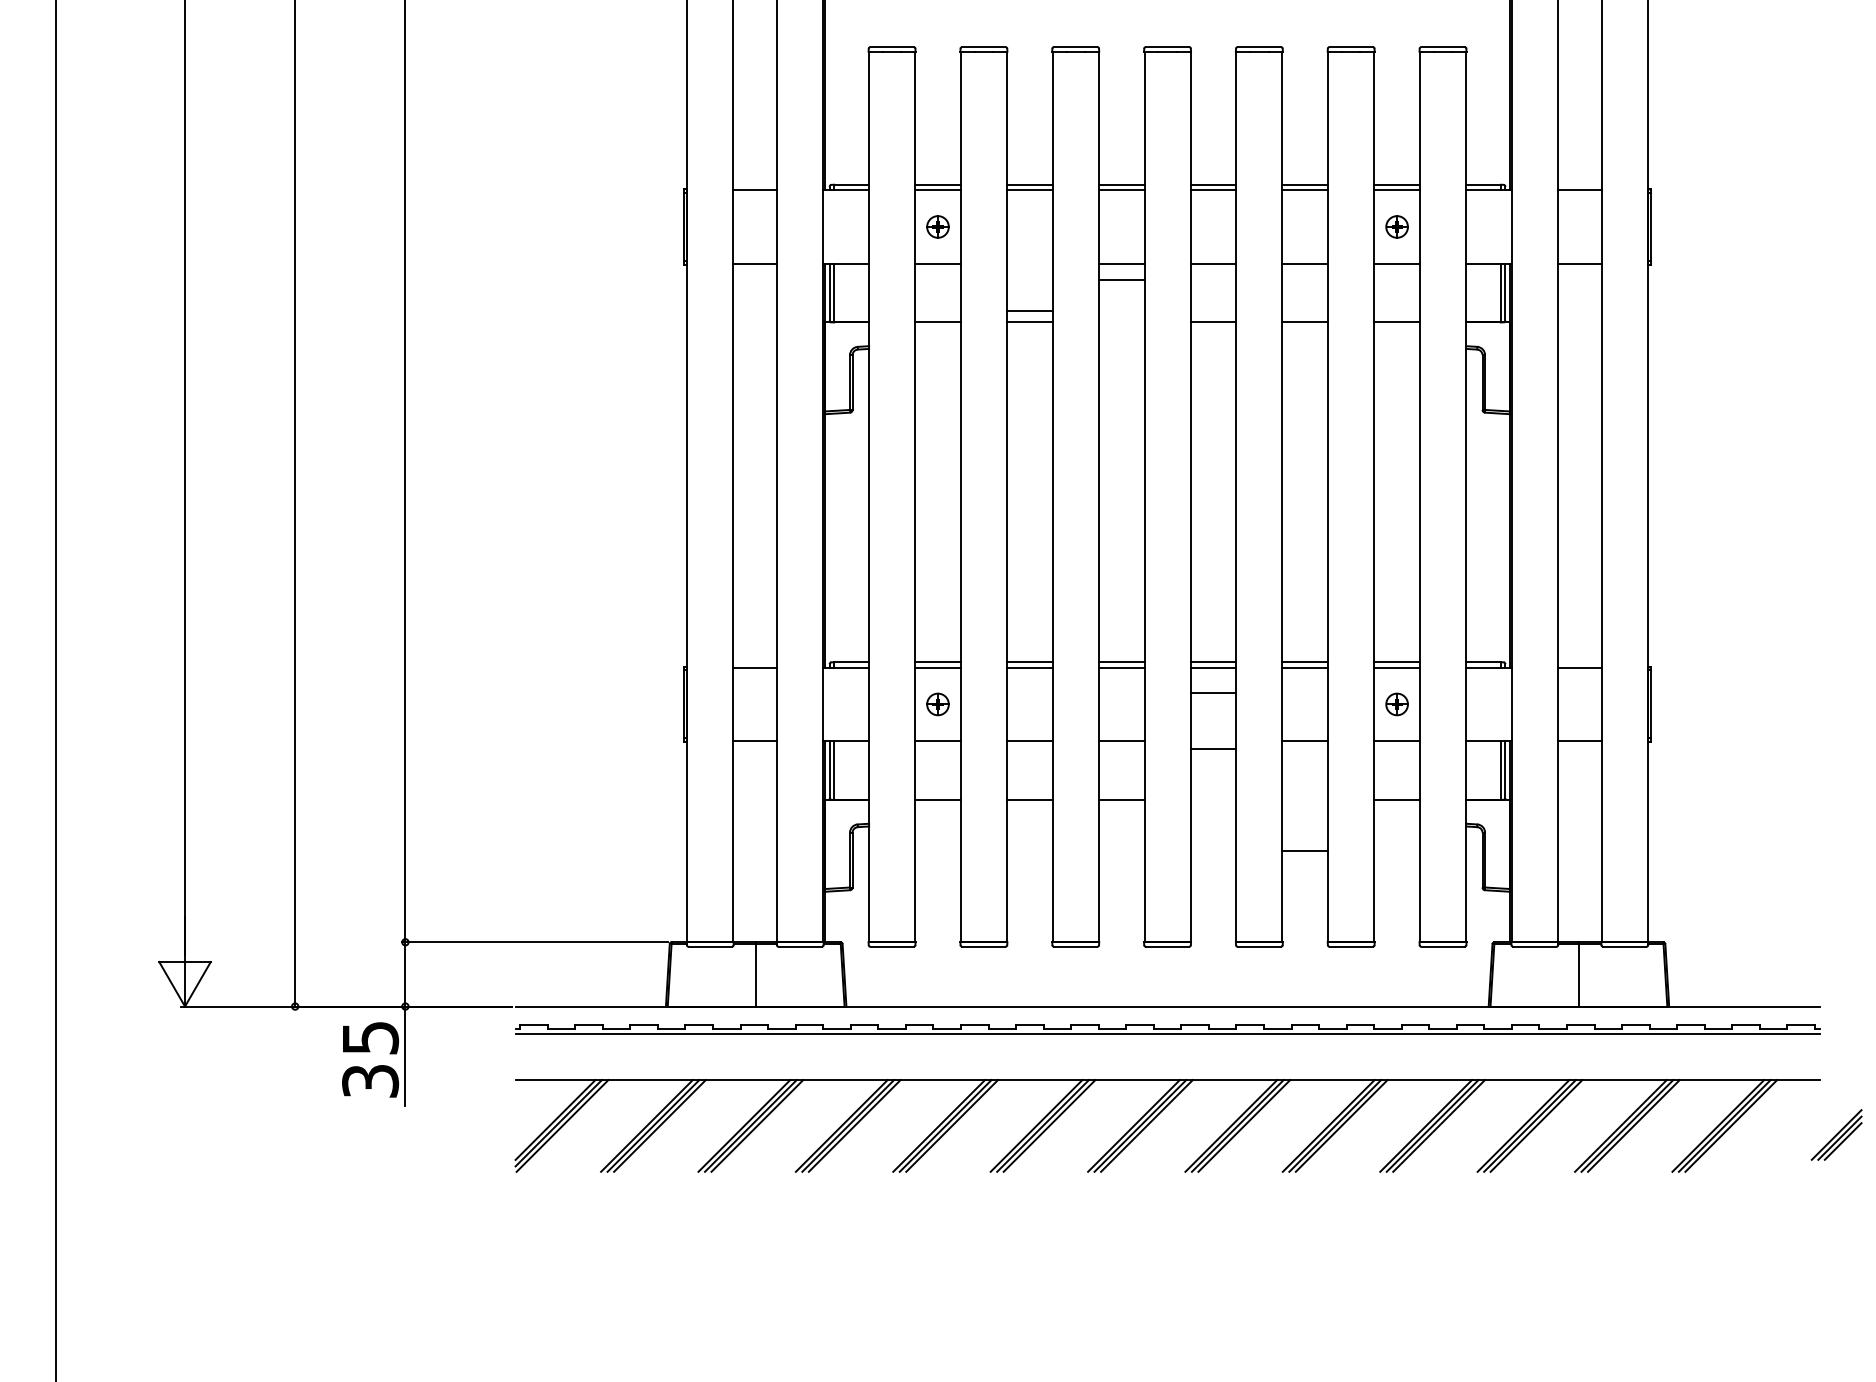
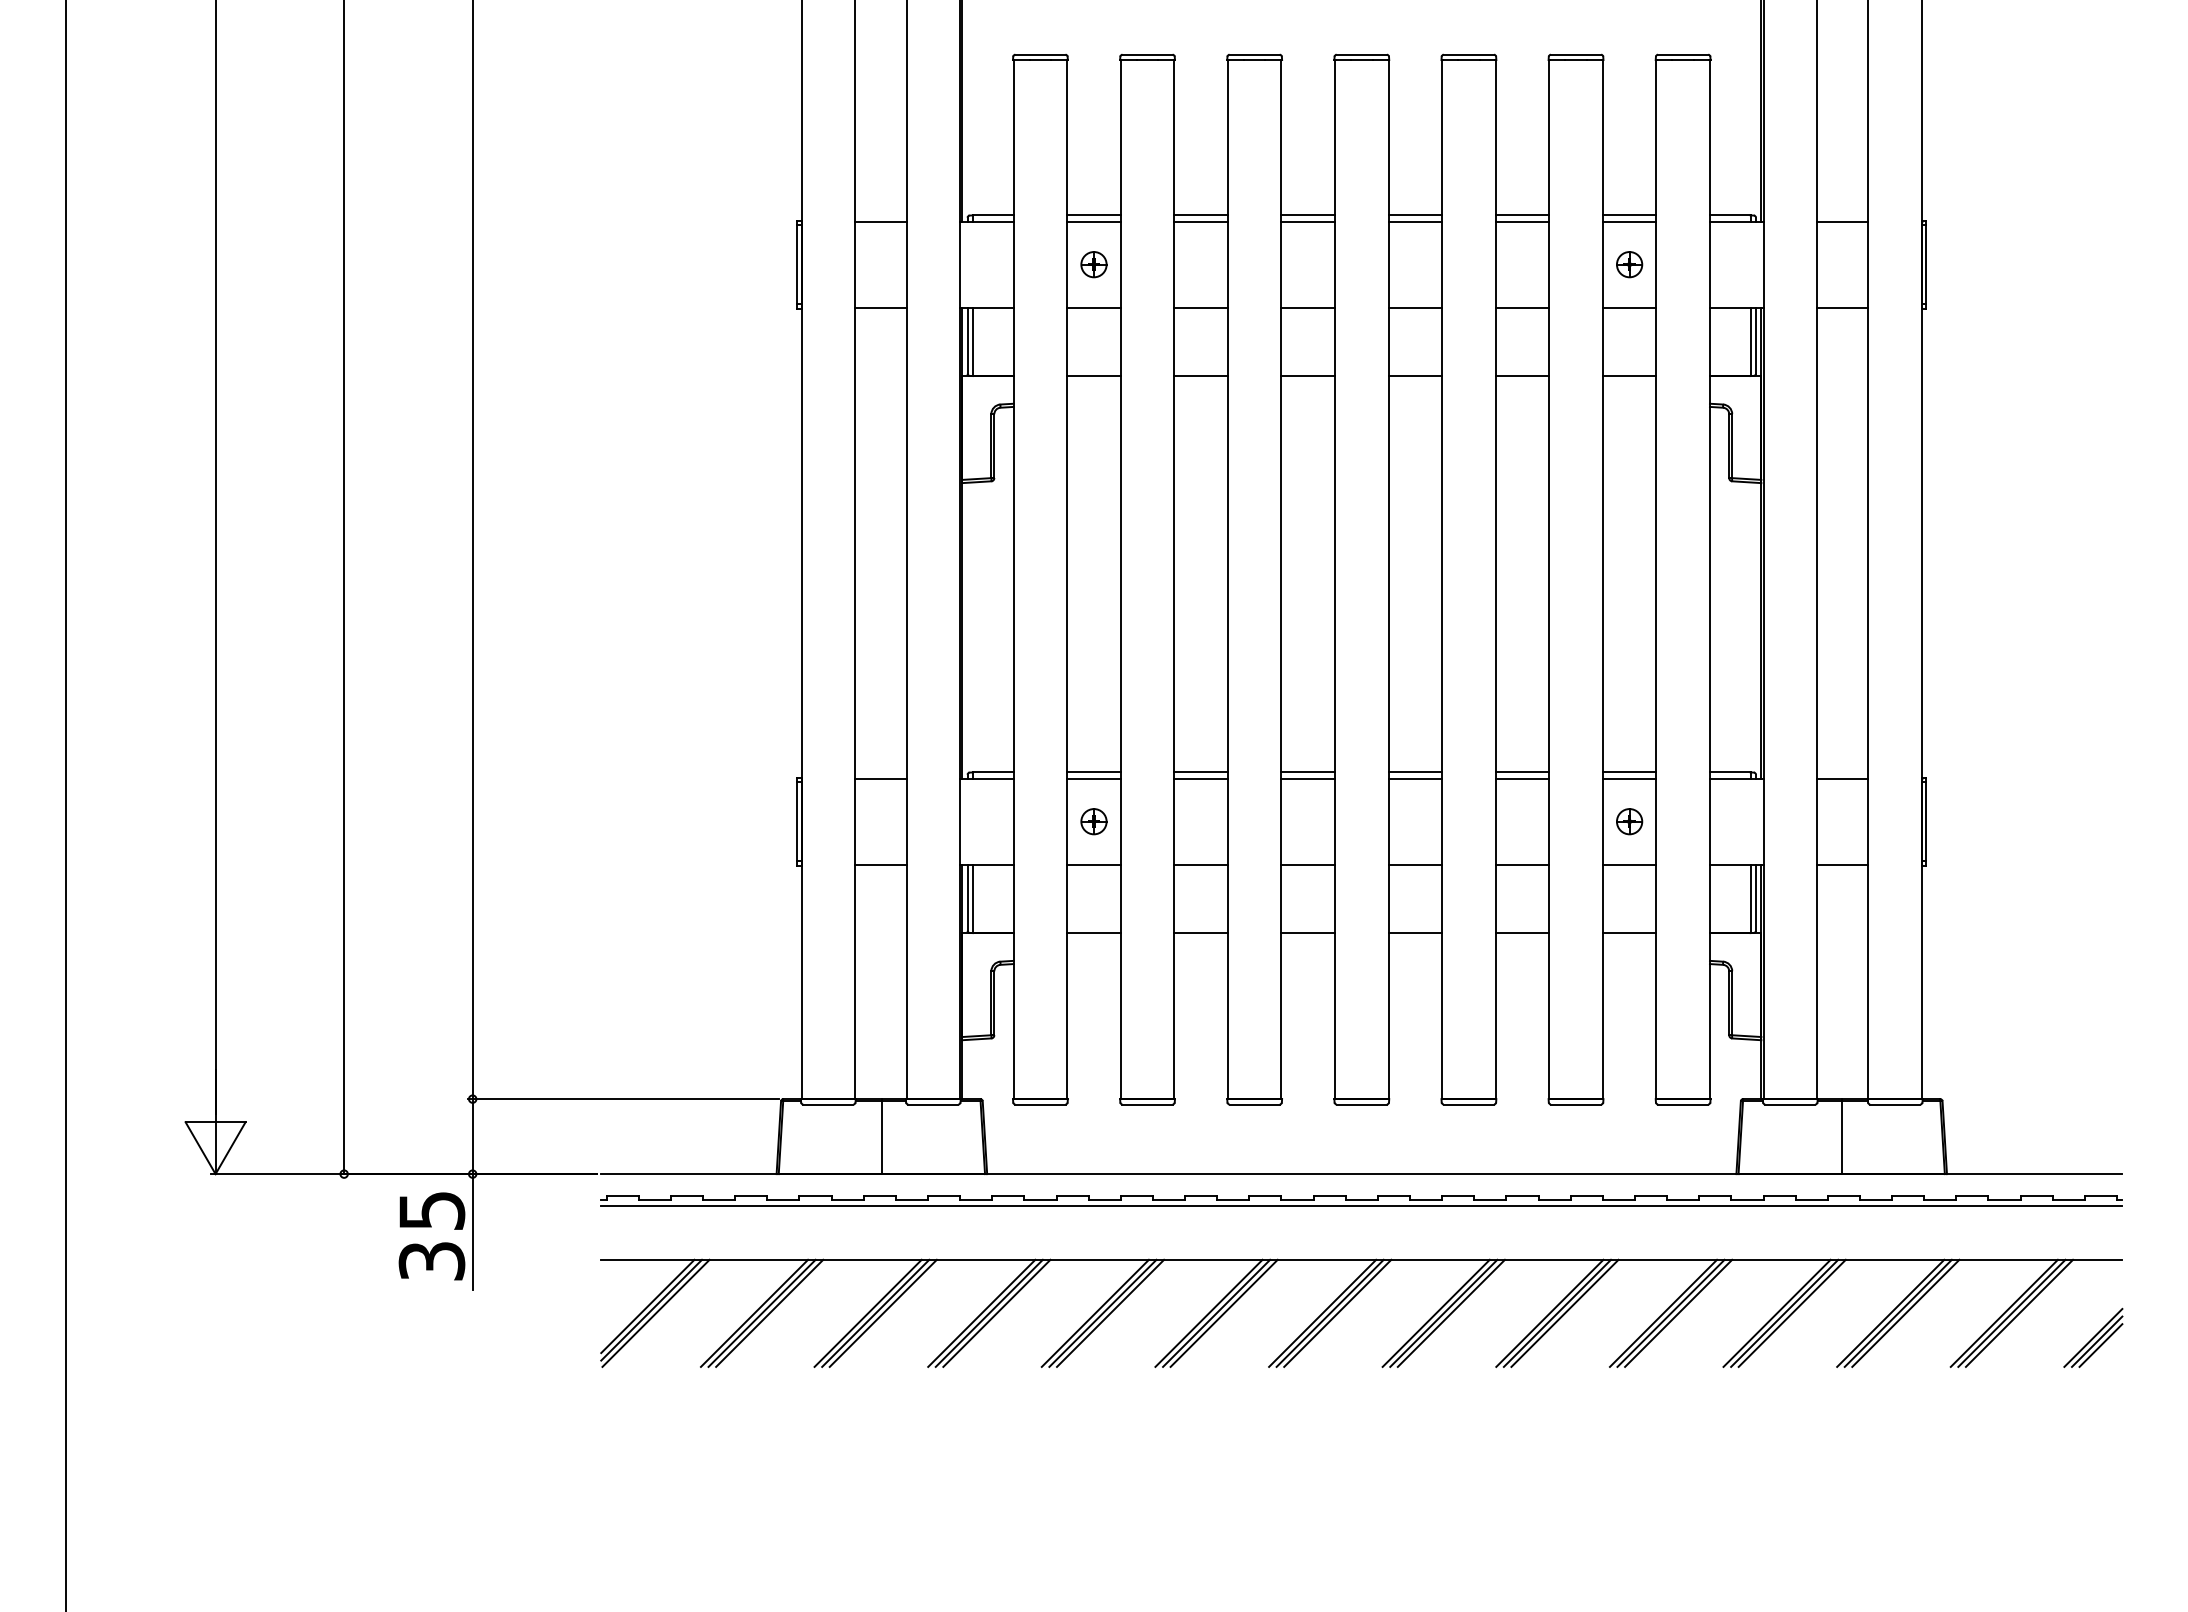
line: (1121, 279) -> (1308, 376), moved
line: (1029, 310) -> (1200, 307), moved
line: (1213, 693) -> (1415, 864), moved
line: (1213, 749) -> (1415, 933), moved
line: (1305, 851) -> (1522, 933), moved
part: (1836, 1134) -> (2093, 1337), moved

